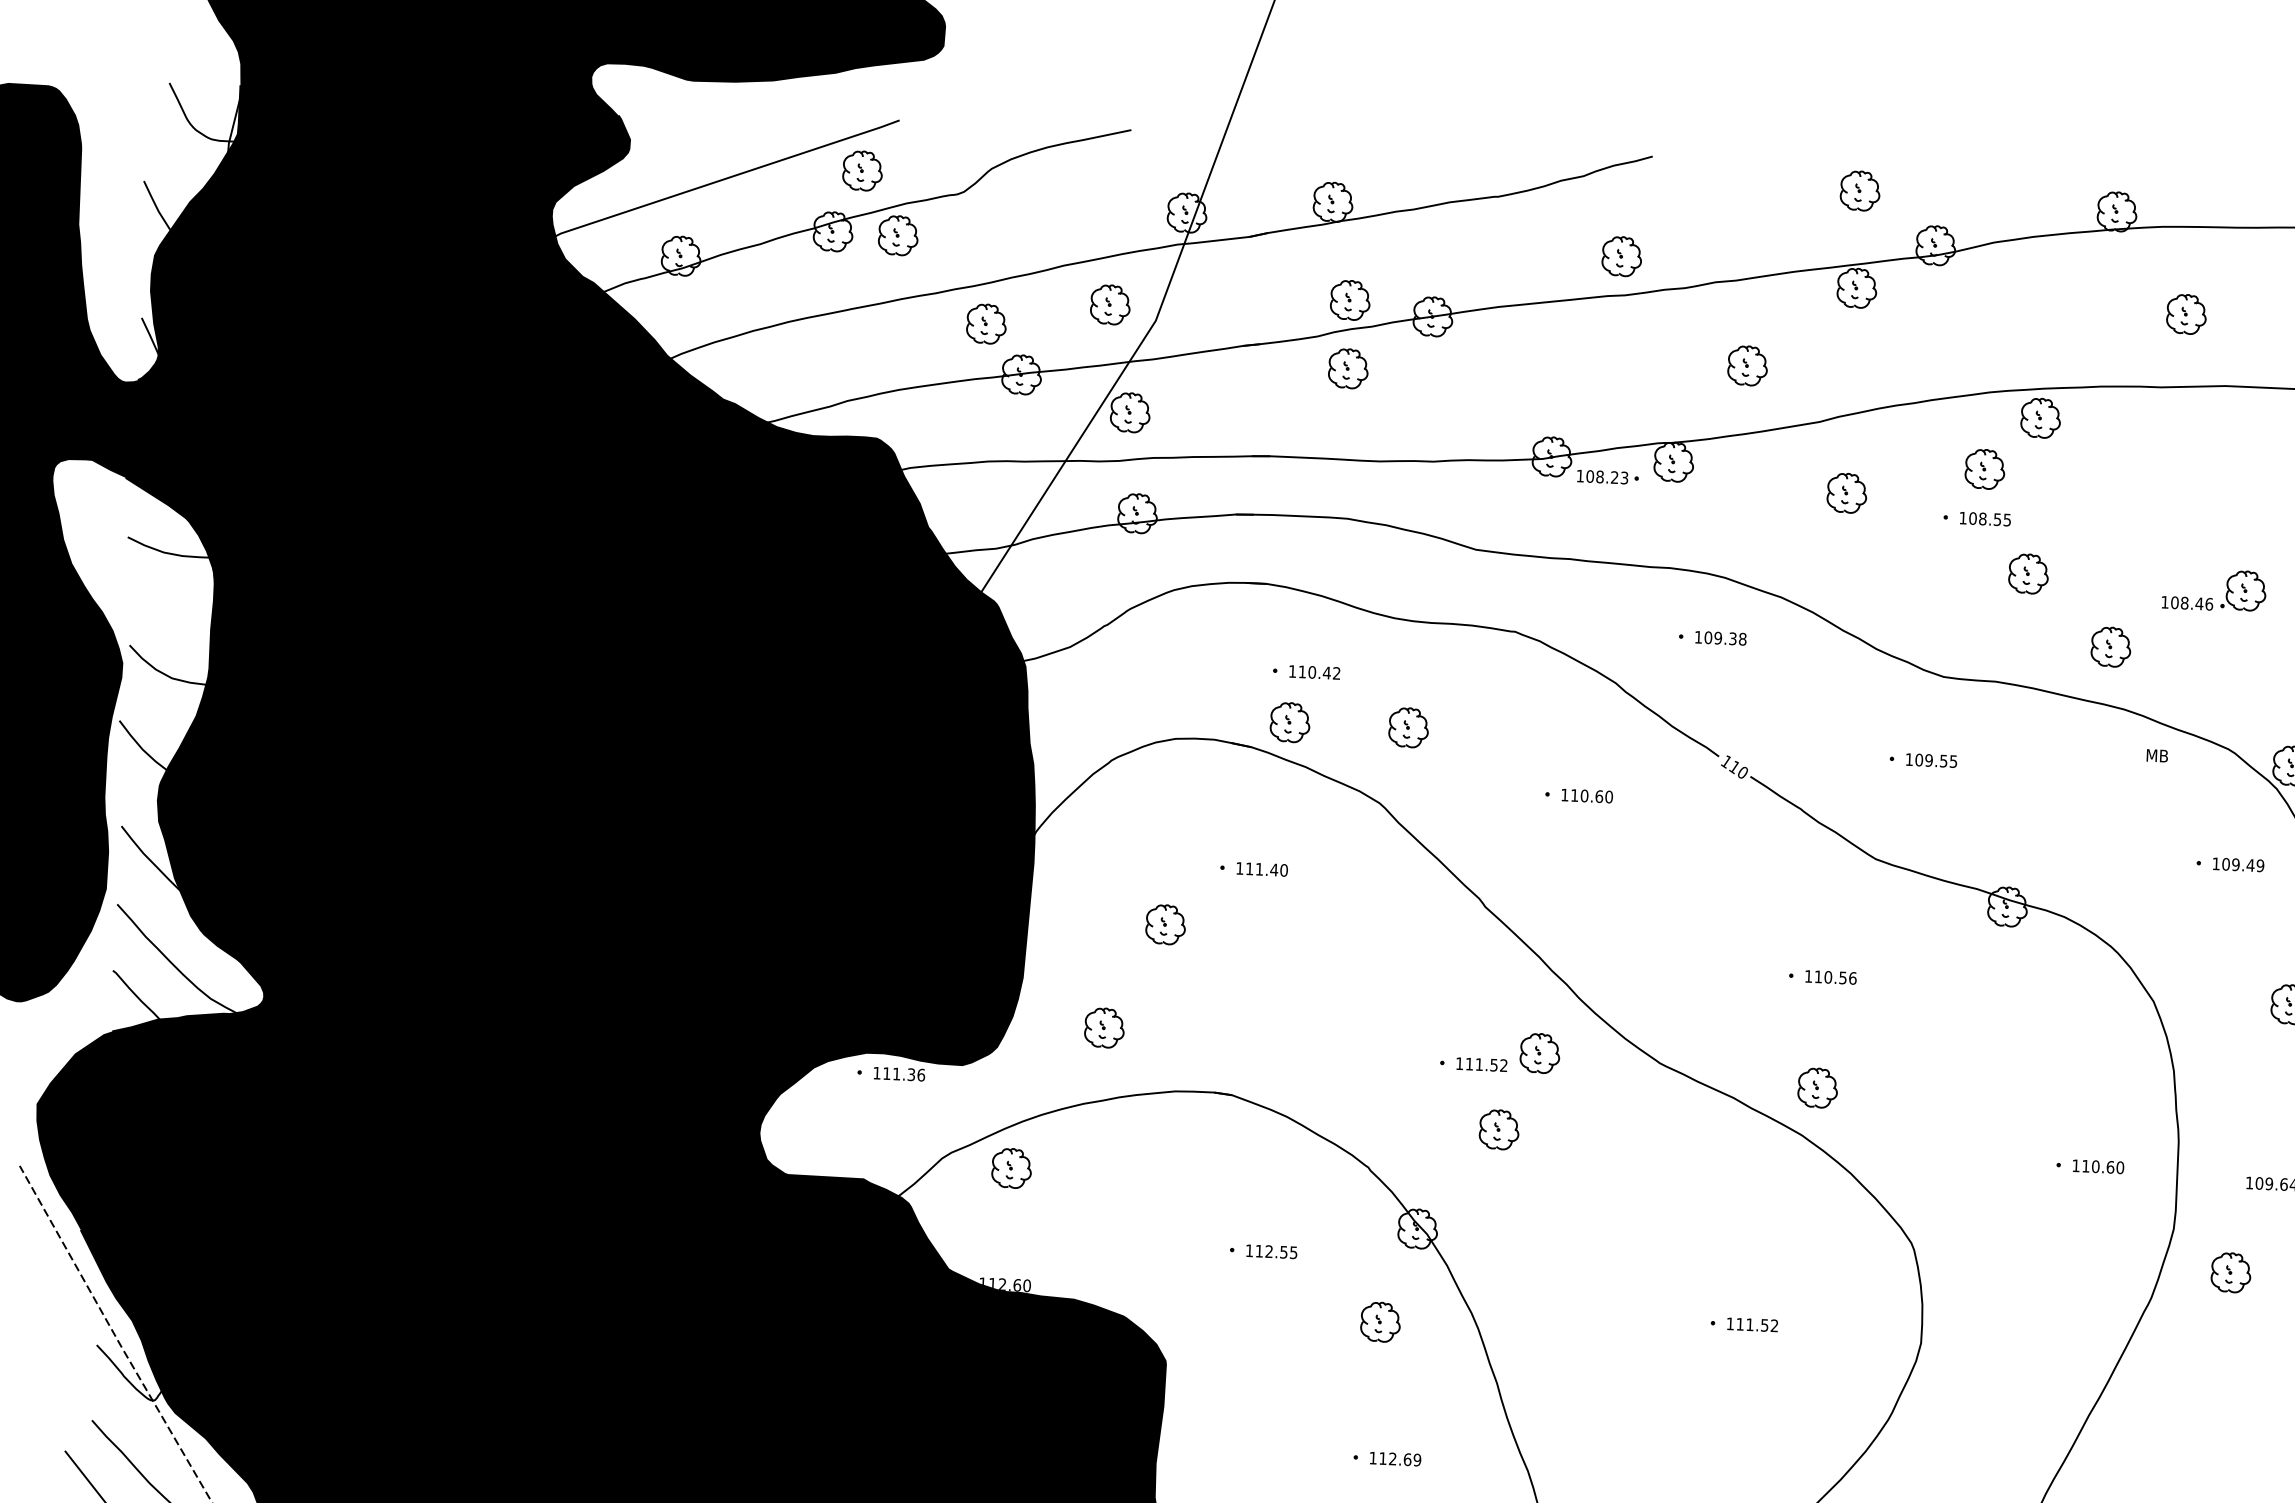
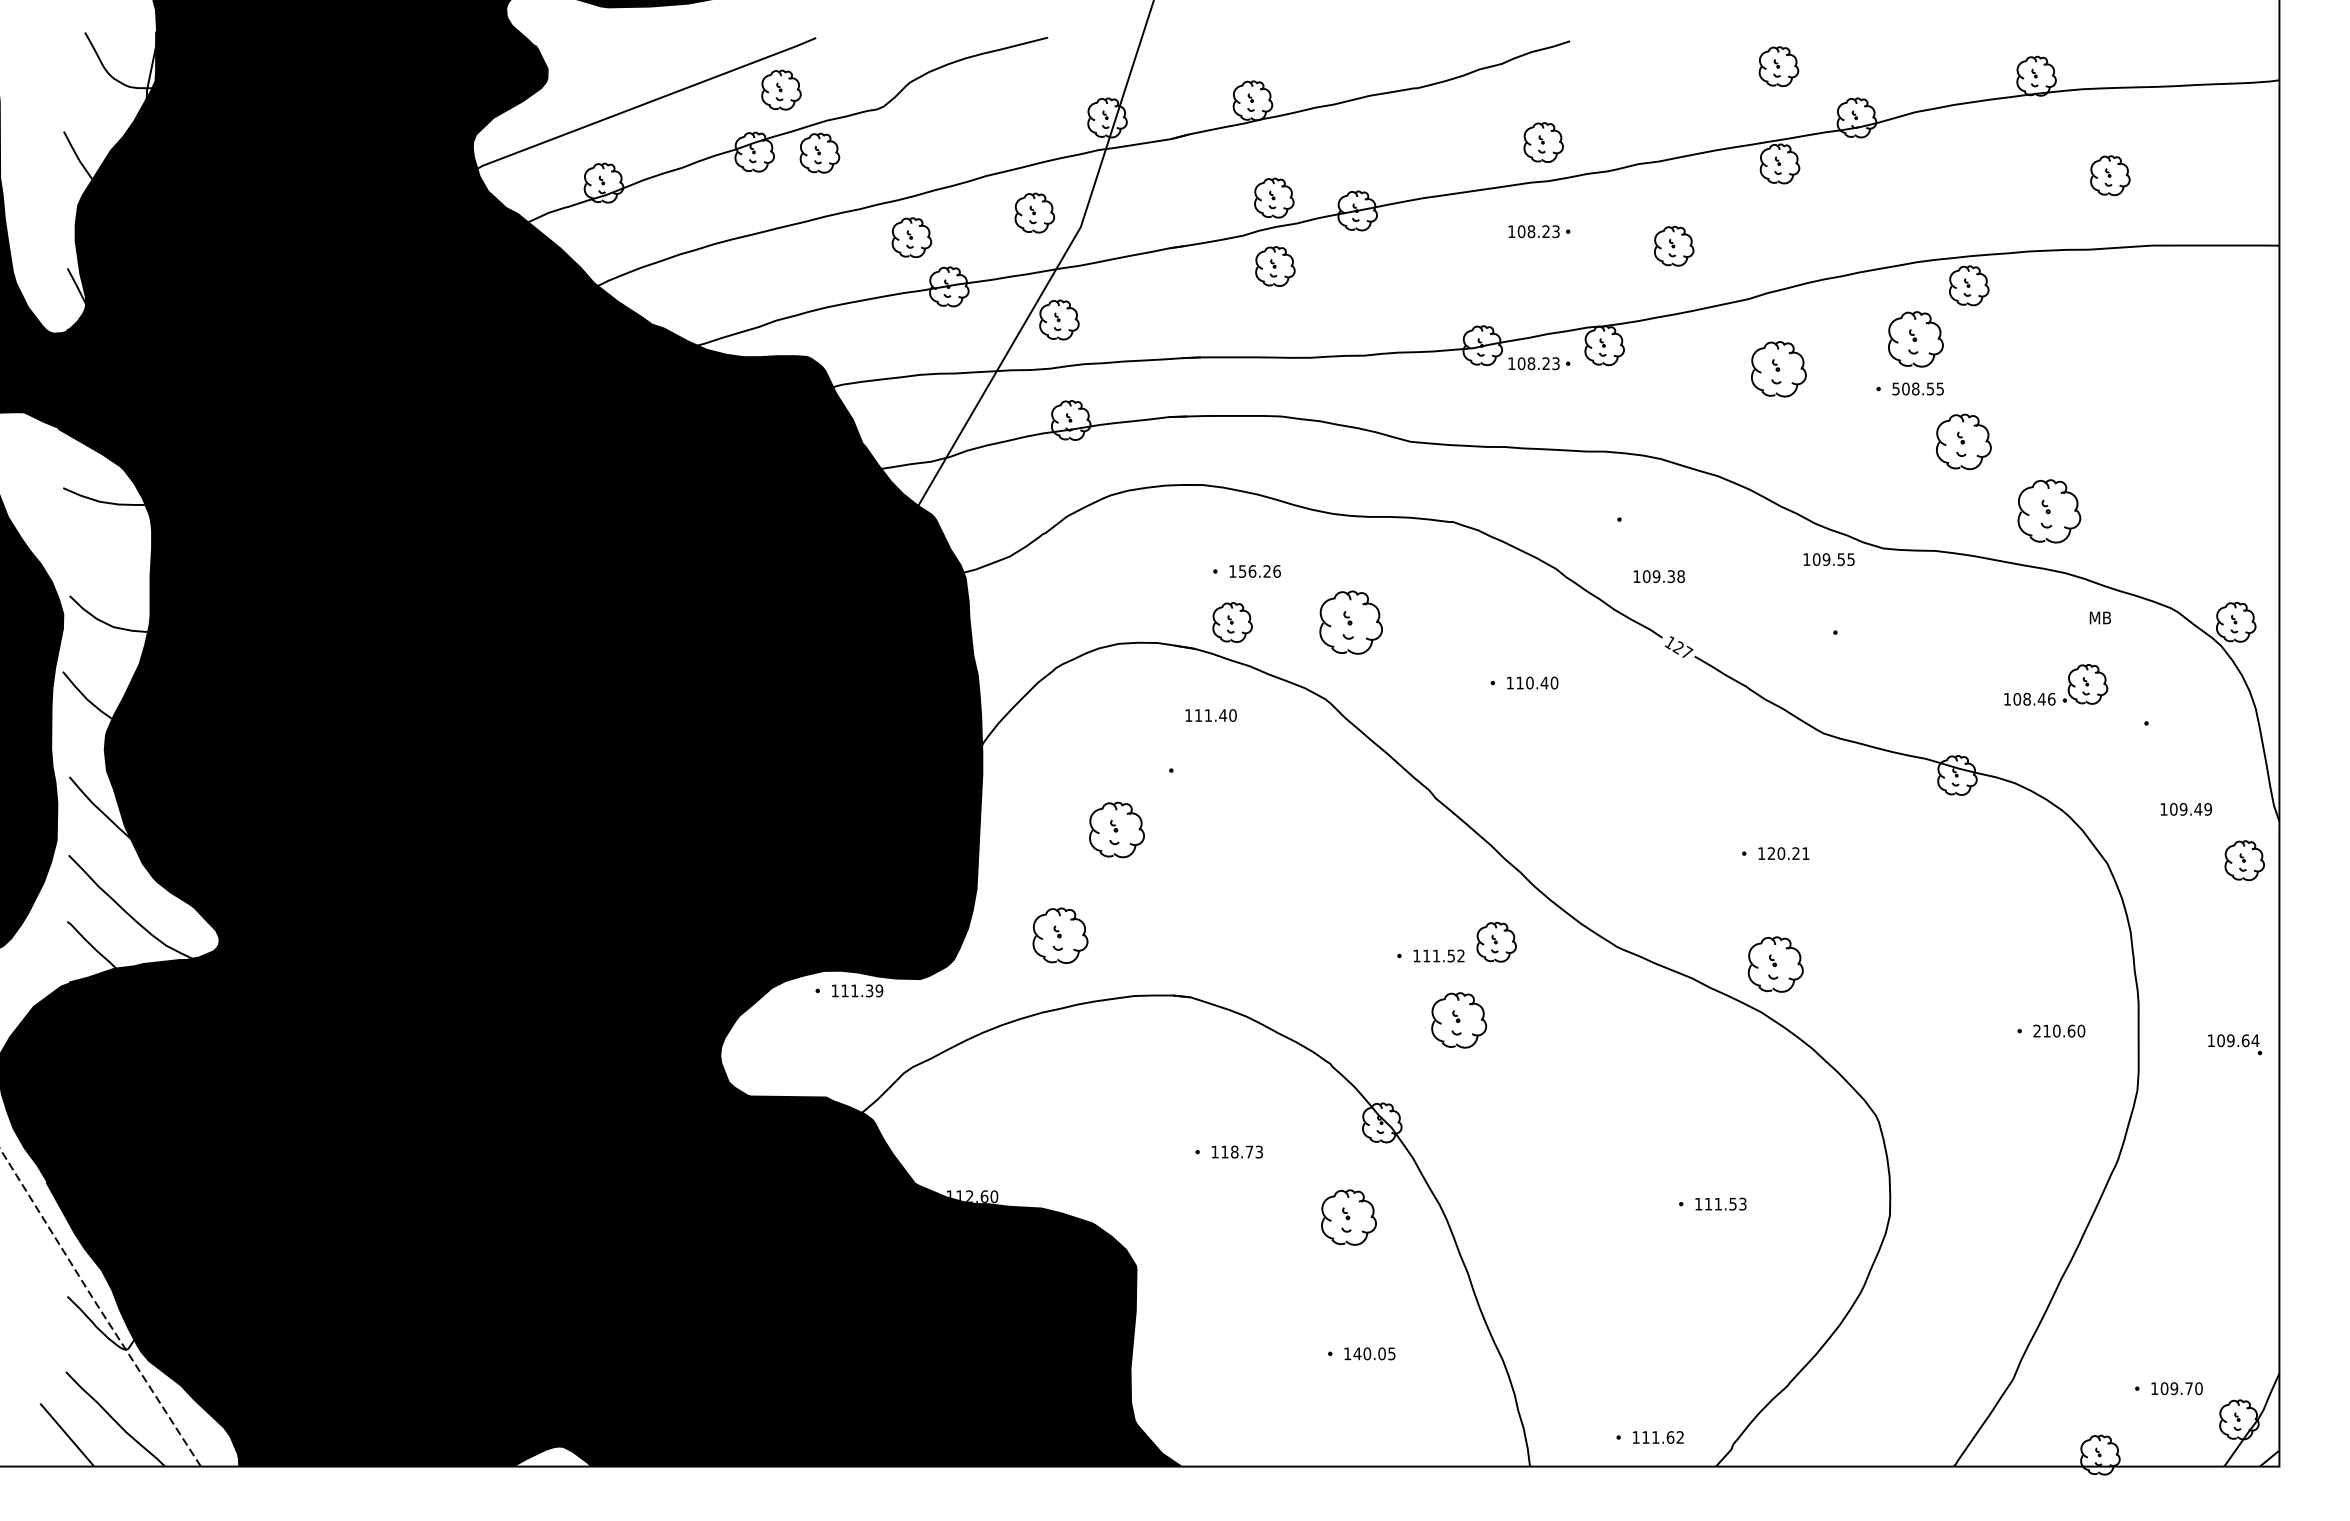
part: (1613, 345) -> (1539, 231), added
part: (1984, 468) -> (1915, 338), size x1.4
part: (1846, 492) -> (1778, 368), size x1.4
text: (1962, 517) -> (1895, 388), 108.55 -> 508.55
part: (2028, 573) -> (1963, 441), size x1.4
part: (2210, 597) -> (2052, 692), moved
text: (1720, 638) -> (1658, 576), moved
part: (2111, 647) -> (2049, 511), size x1.6
text: (1319, 672) -> (1259, 571), 110.42 -> 156.26
part: (1408, 727) -> (1351, 622), size x1.6
text: (1931, 760) -> (1828, 559), moved
text: (1738, 769) -> (1682, 649), 110 -> 127
text: (1599, 796) -> (1544, 682), 110.60 -> 110.40
text: (2237, 864) -> (2185, 809), moved
text: (1261, 869) -> (1210, 715), moved
part: (1166, 924) -> (1117, 829), size x1.4
text: (1835, 977) -> (1788, 853), 110.56 -> 120.21
part: (1104, 1027) -> (1060, 935), size x1.4
text: (921, 1074) -> (879, 990), 111.36 -> 111.39
part: (1817, 1087) -> (1775, 964), size x1.4
part: (1499, 1129) -> (1459, 1019), size x1.4
text: (2075, 1165) -> (2036, 1030), 110.60 -> 210.60
part: (1011, 1167) -> (973, 1079), removed
text: (1280, 1251) -> (1246, 1151), 112.55 -> 118.73
part: (2231, 1272) -> (2196, 1130), removed
part: (1381, 1322) -> (1349, 1217), size x1.4
text: (1774, 1326) -> (1742, 1204), 111.52 -> 111.53
text: (1400, 1458) -> (1374, 1353), 112.69 -> 140.05

